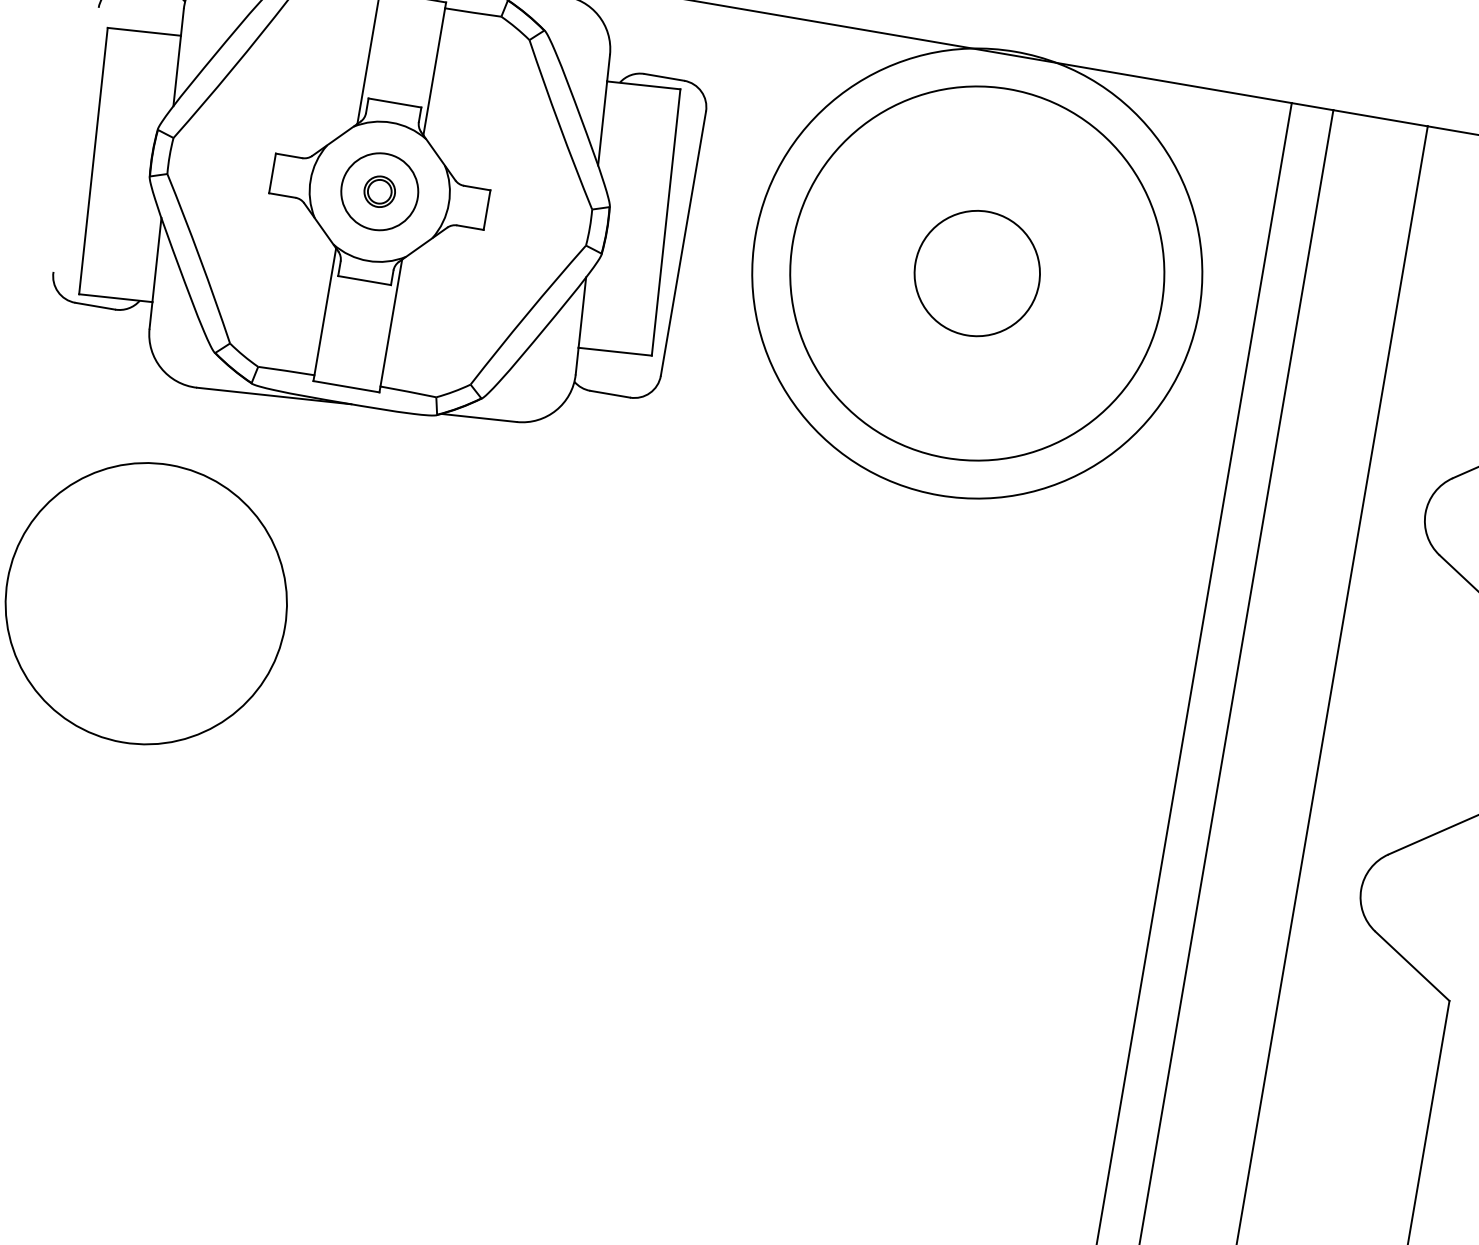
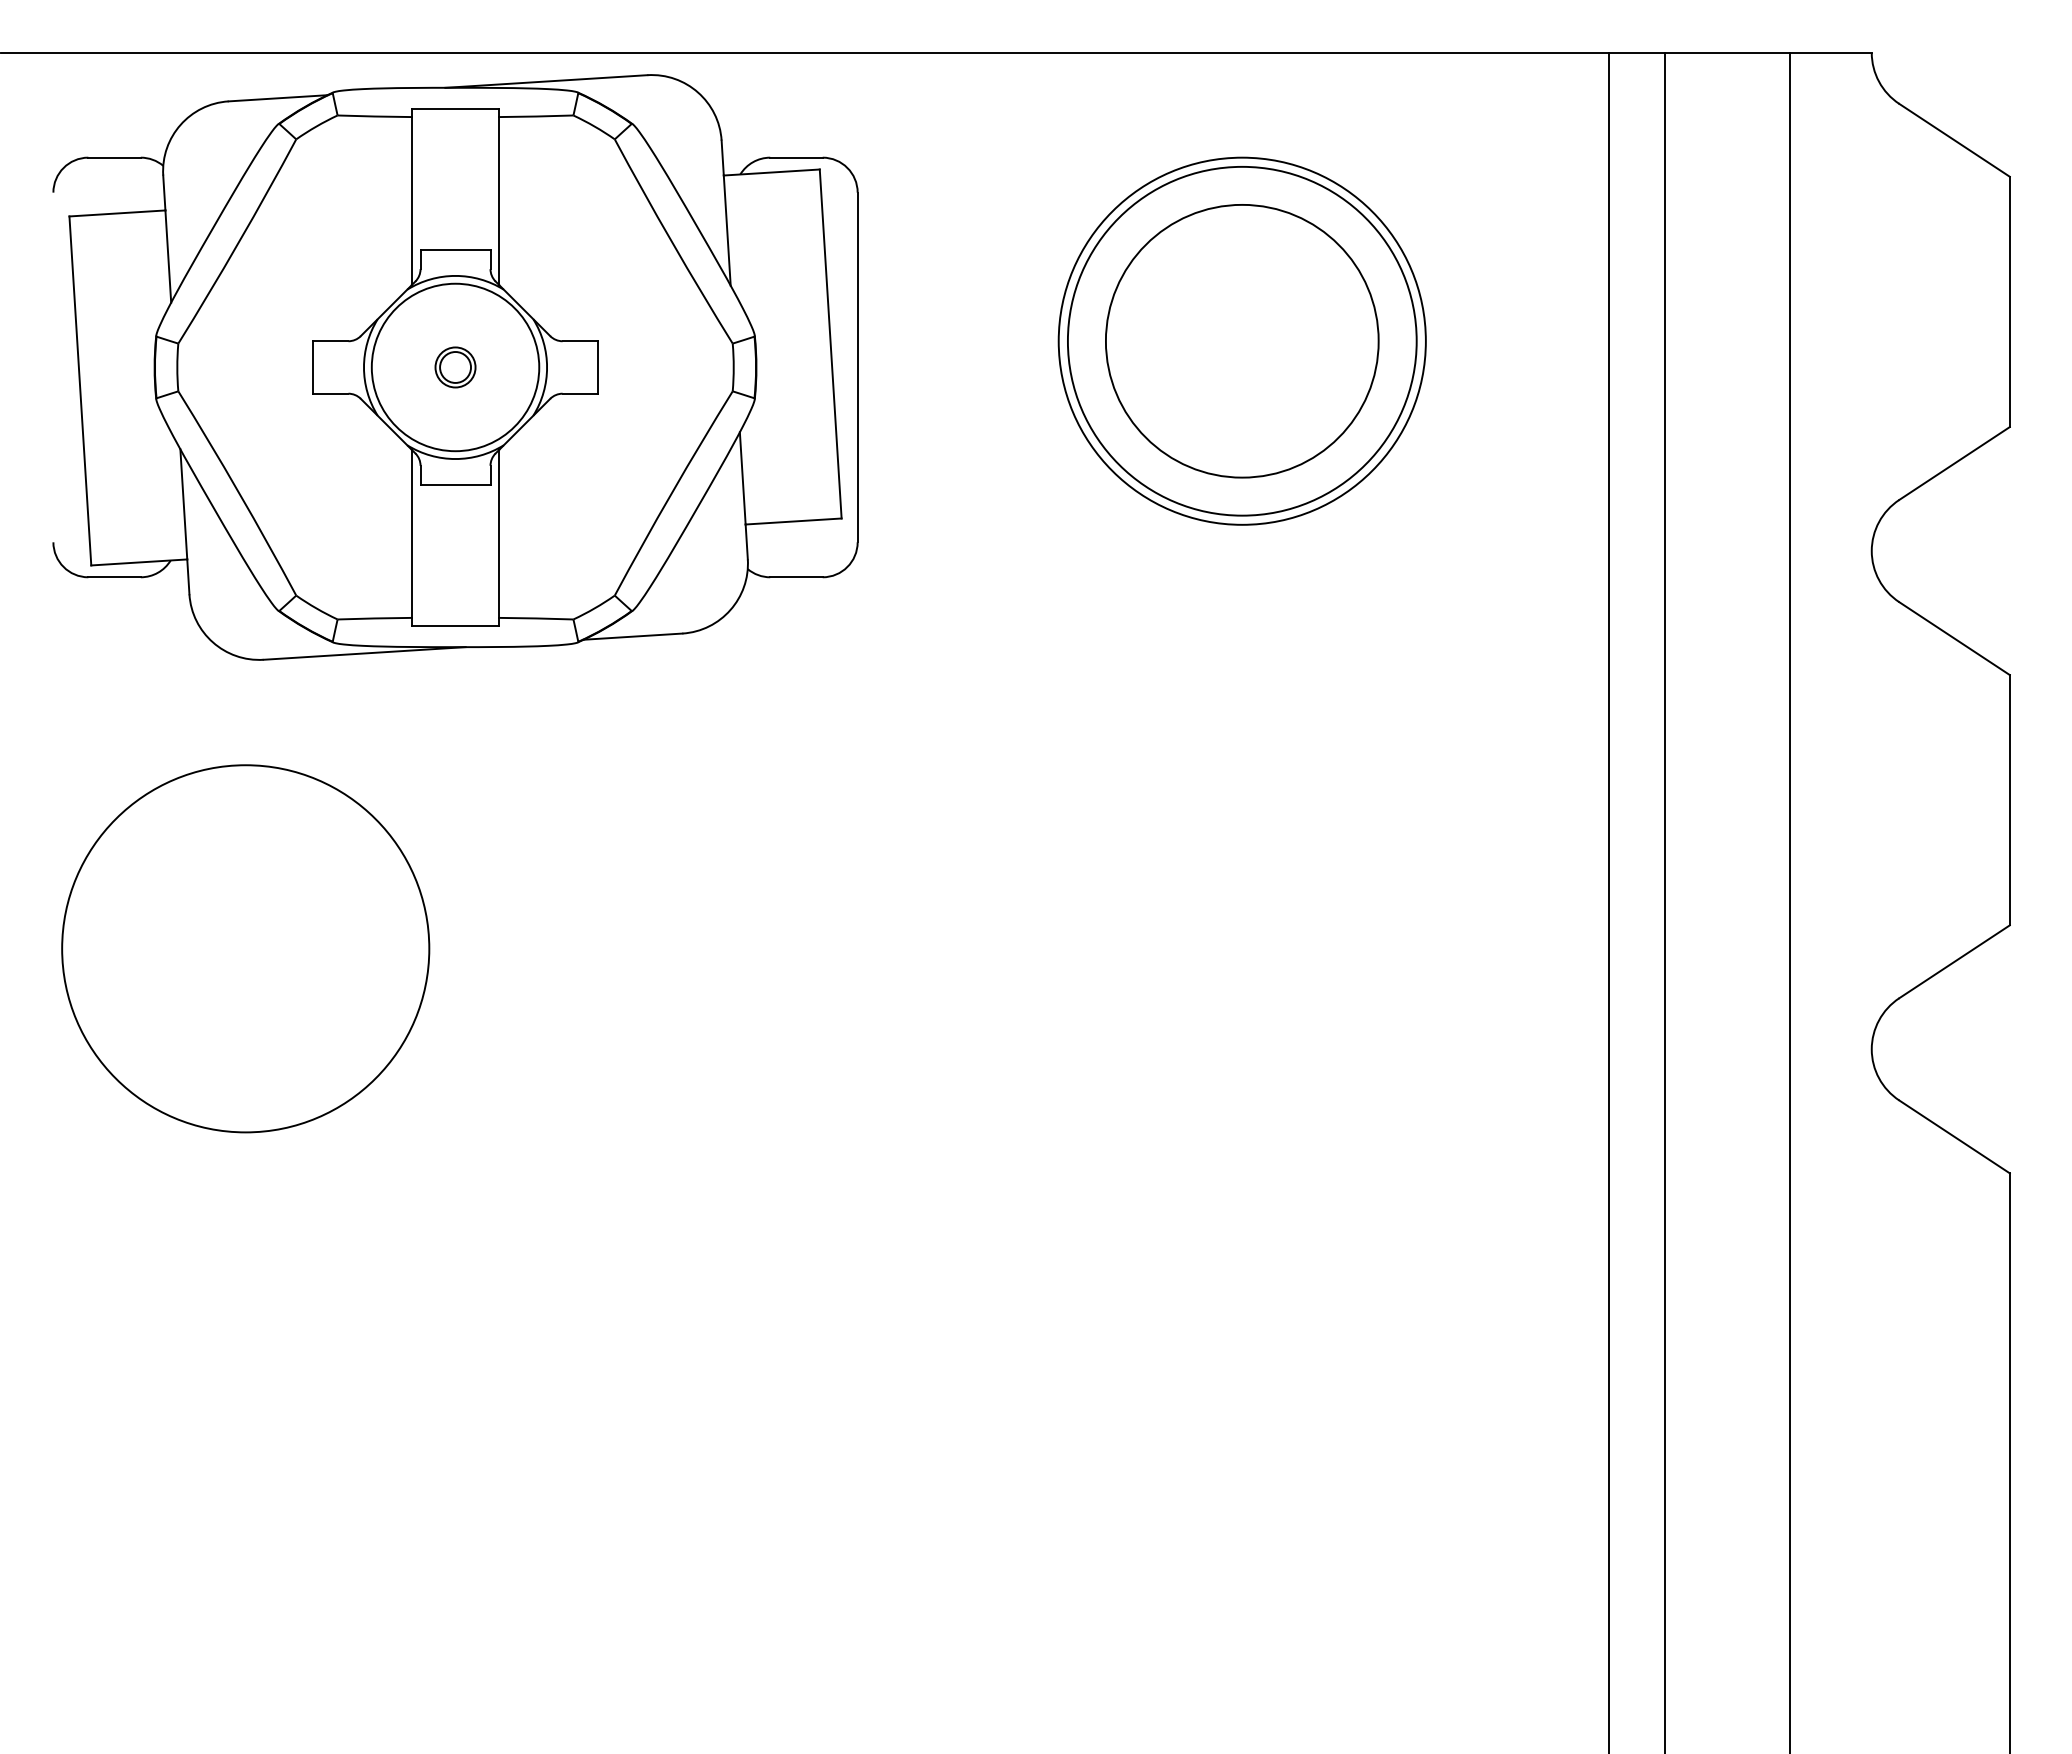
circle: (379, 191) -> (455, 367), size x1.67
circle: (976, 272) -> (1241, 340), size x0.62
circle: (976, 272) -> (1241, 340), size x0.71
circle: (976, 272) -> (1241, 340), size x1.67

